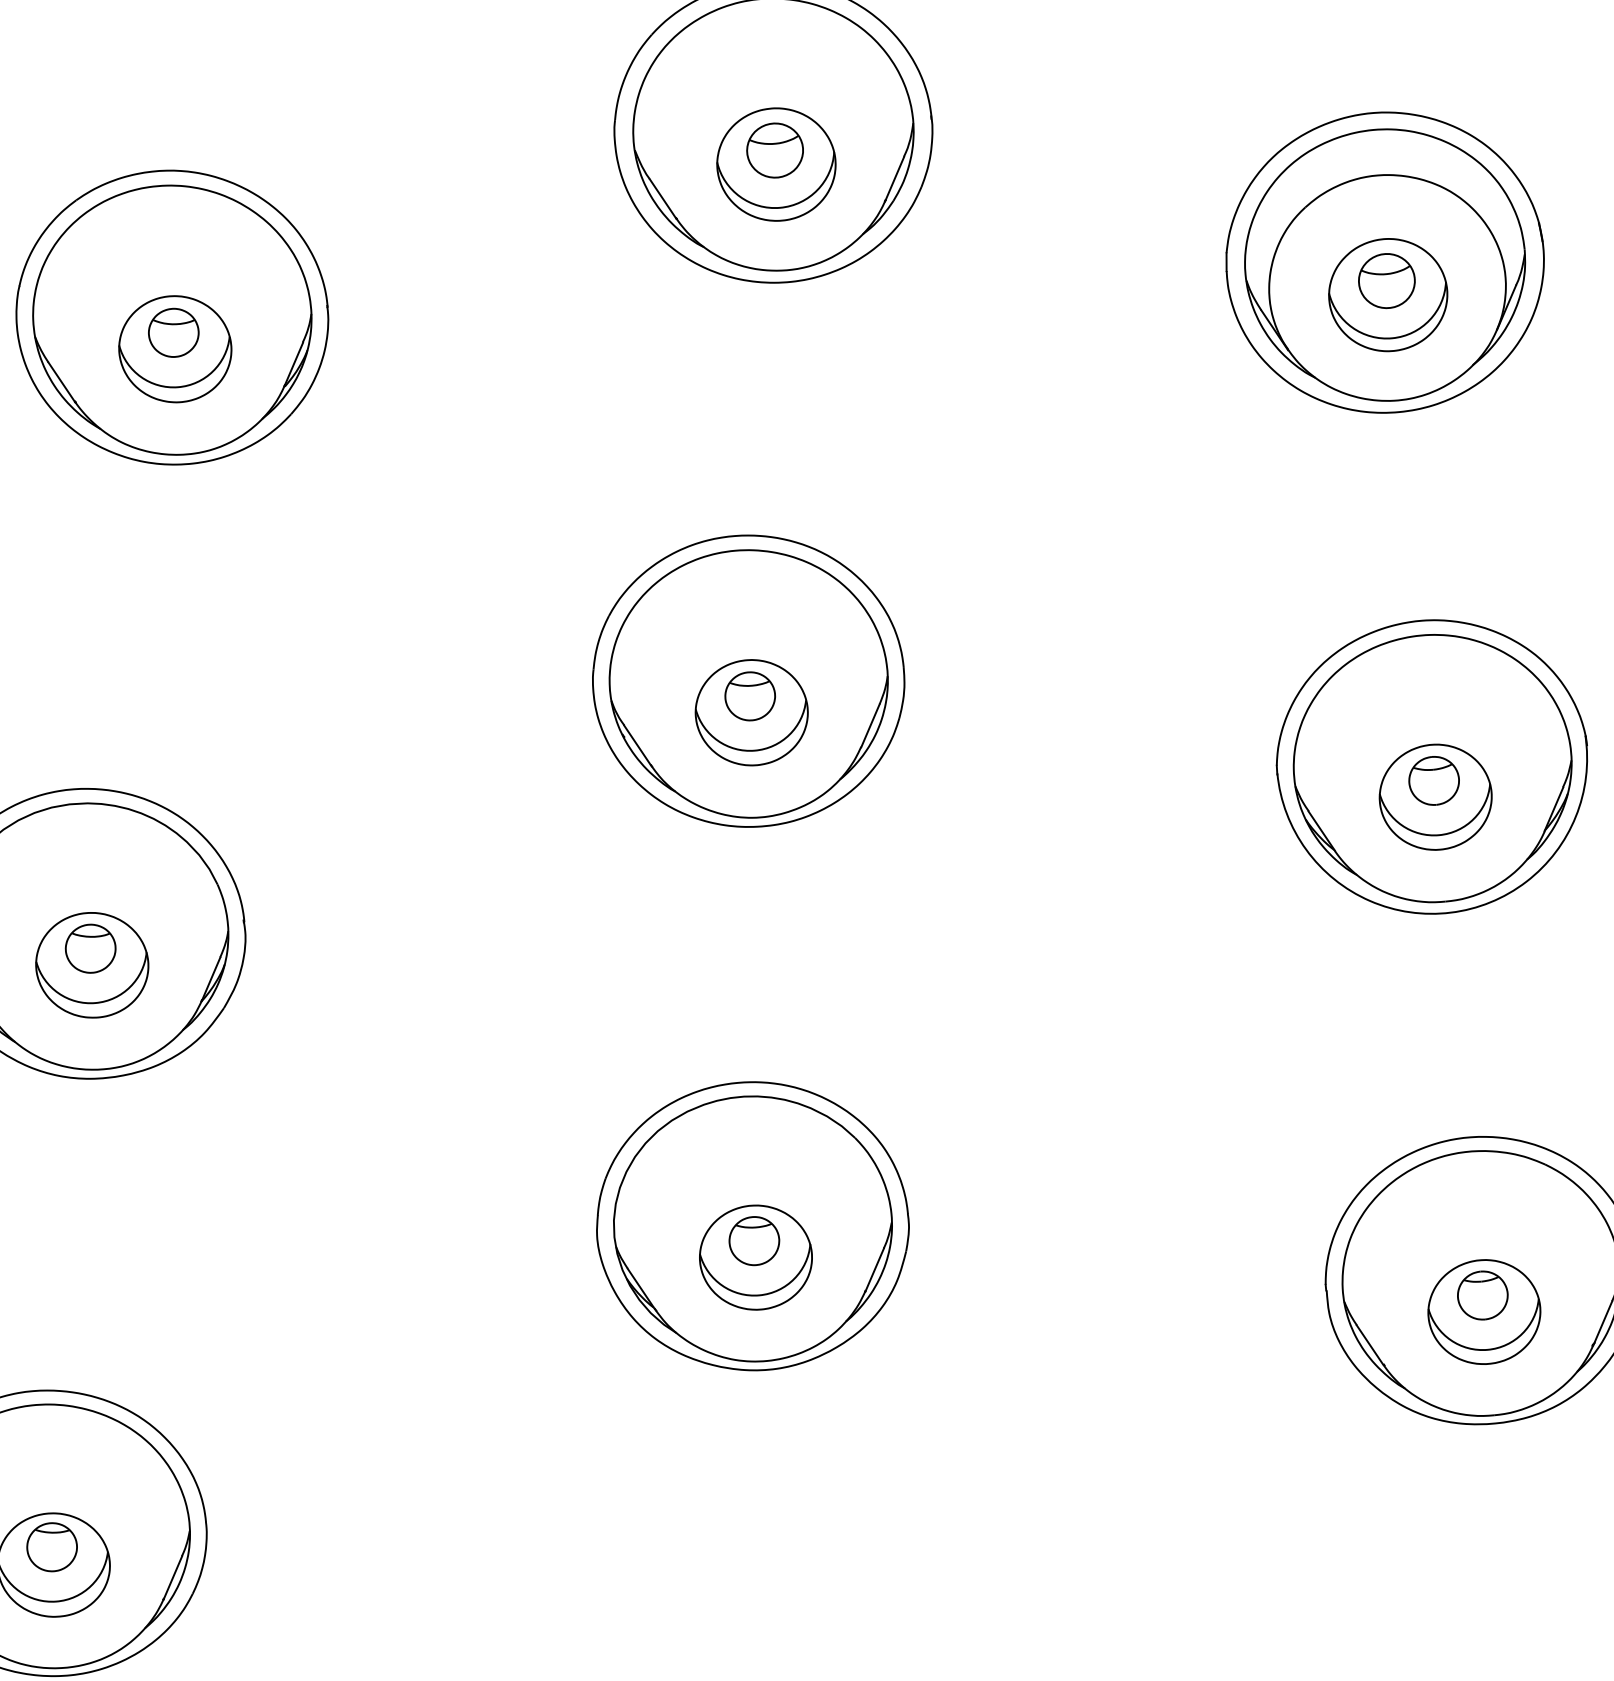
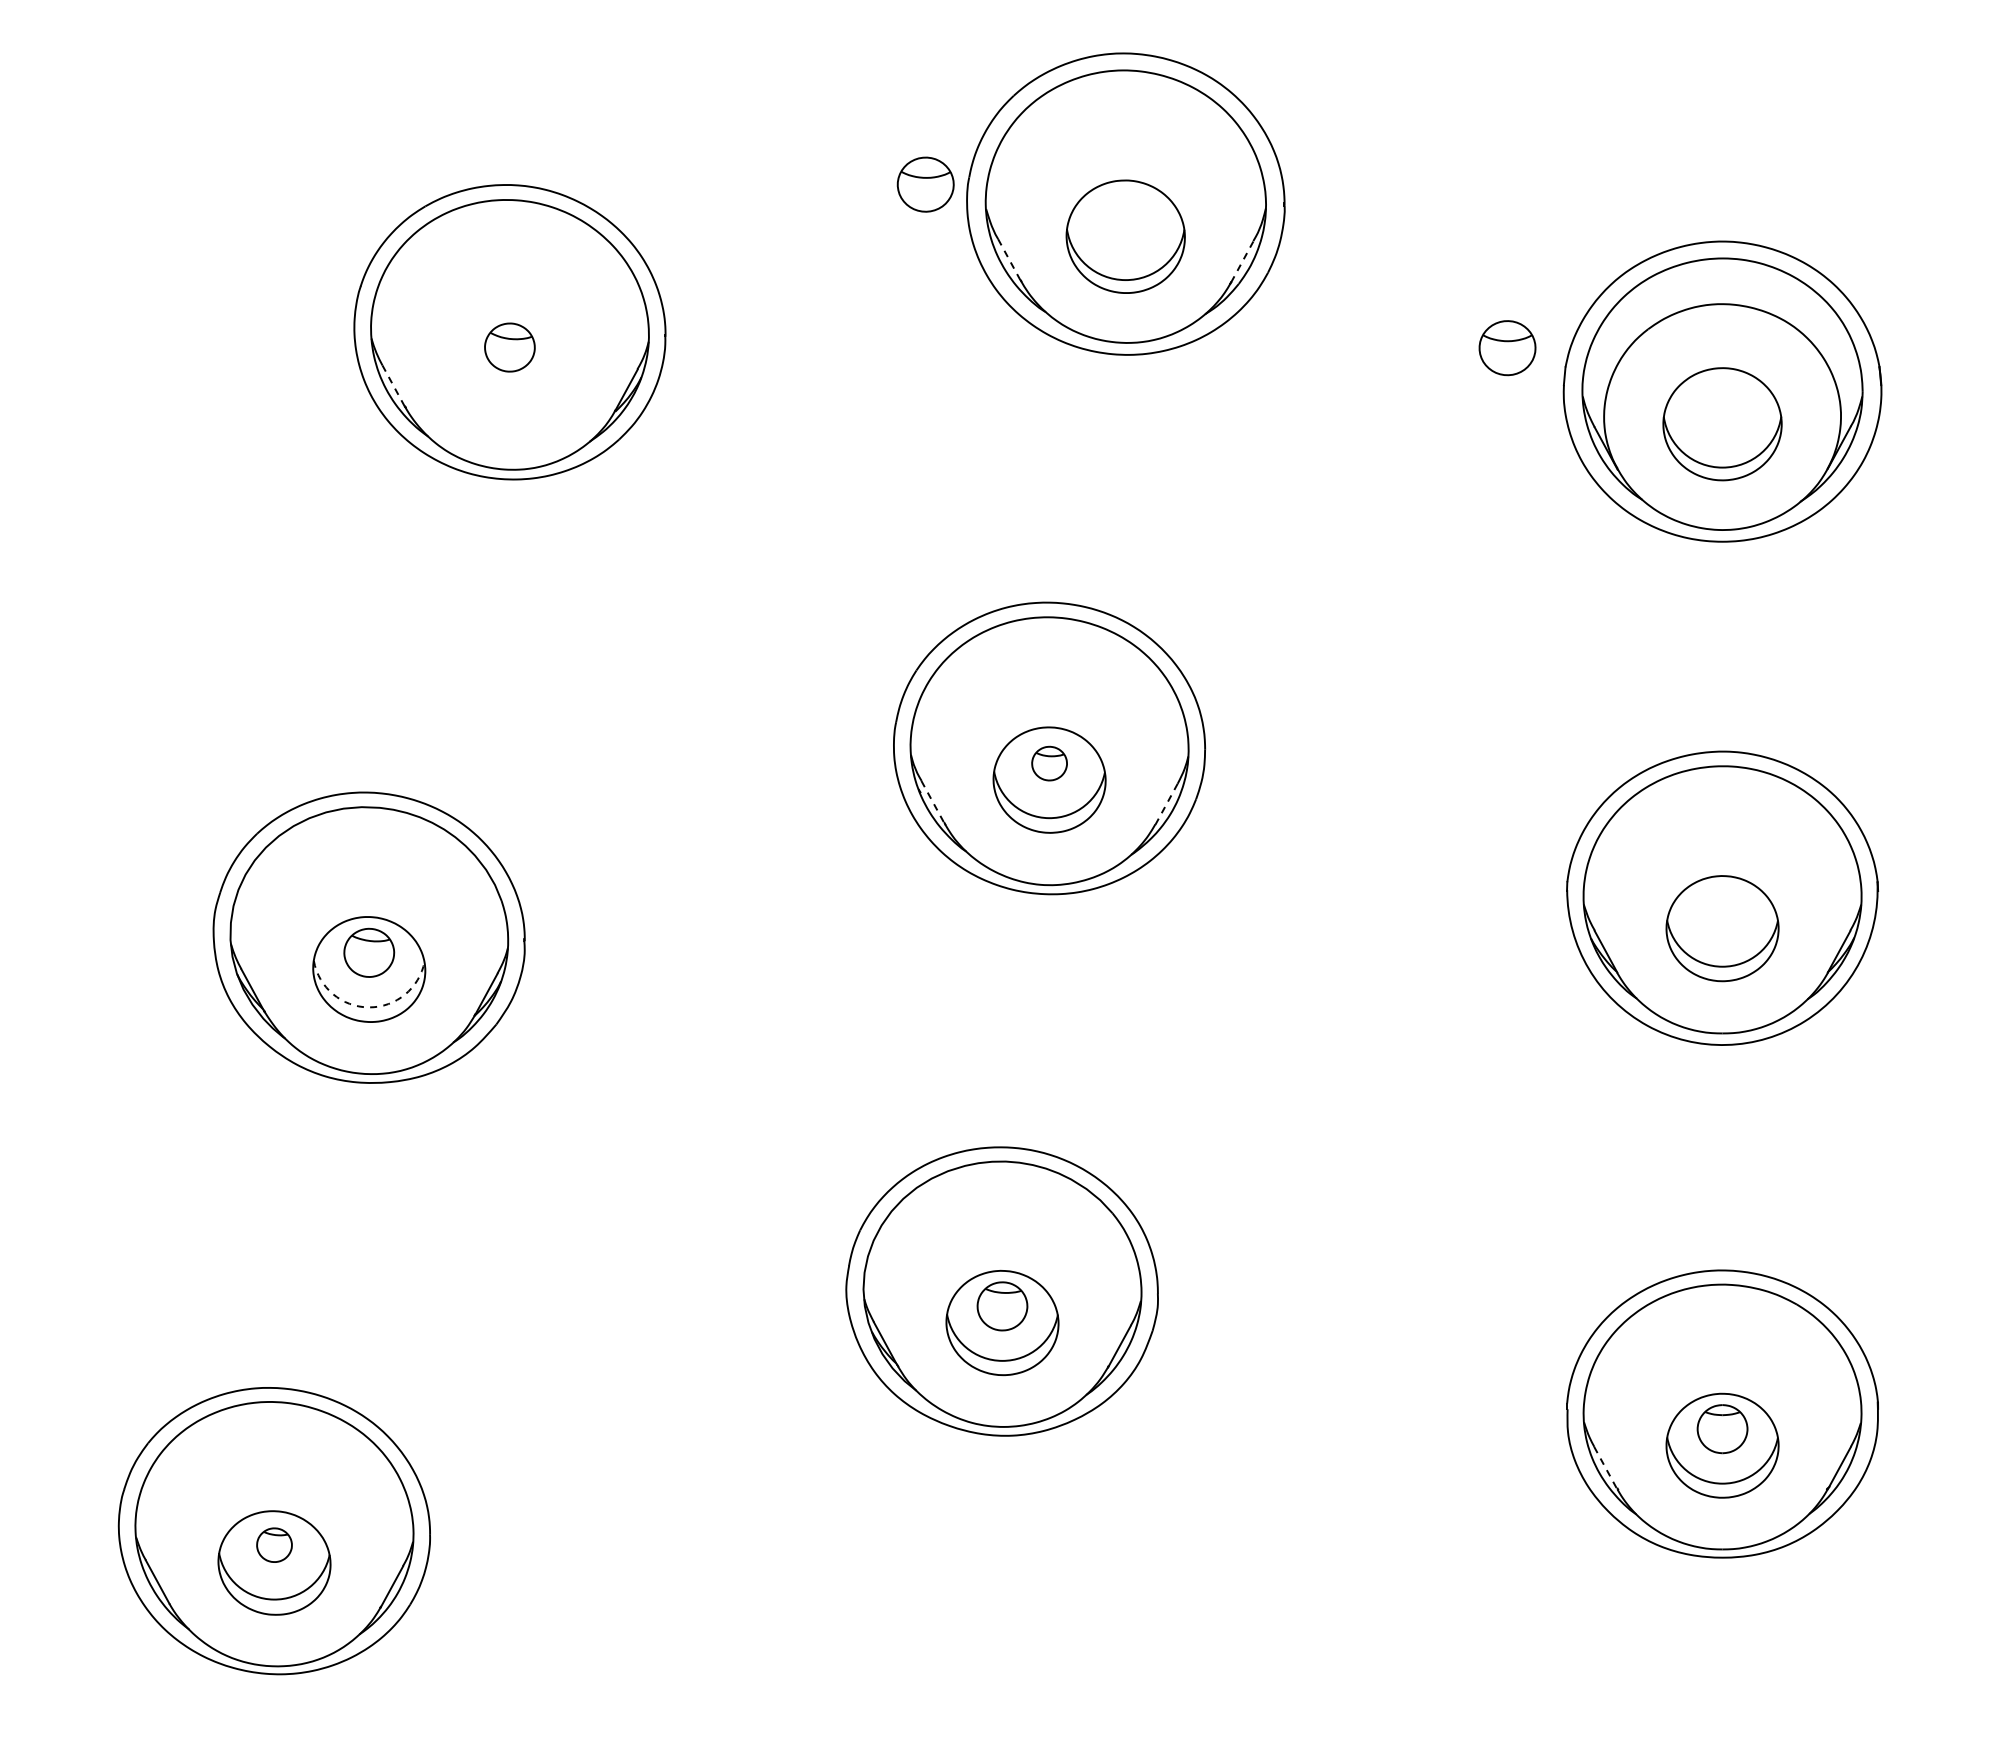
part: (774, 150) -> (925, 184), moved
line: (895, 178) -> (1242, 261), solid -> dashed
line: (662, 199) -> (1009, 260), solid -> dashed
part: (1386, 281) -> (1507, 348), moved
part: (174, 348) -> (509, 363), removed
line: (62, 382) -> (394, 386), solid -> dashed
part: (750, 696) -> (1049, 763), size x0.7
line: (870, 724) -> (1166, 803), solid -> dashed
line: (637, 746) -> (932, 802), solid -> dashed
part: (1434, 781) -> (1722, 912), removed
arc: (95, 1003) -> (368, 1007), solid -> dashed
line: (1369, 1344) -> (1605, 1467), solid -> dashed
part: (52, 1547) -> (274, 1545), size x0.7

